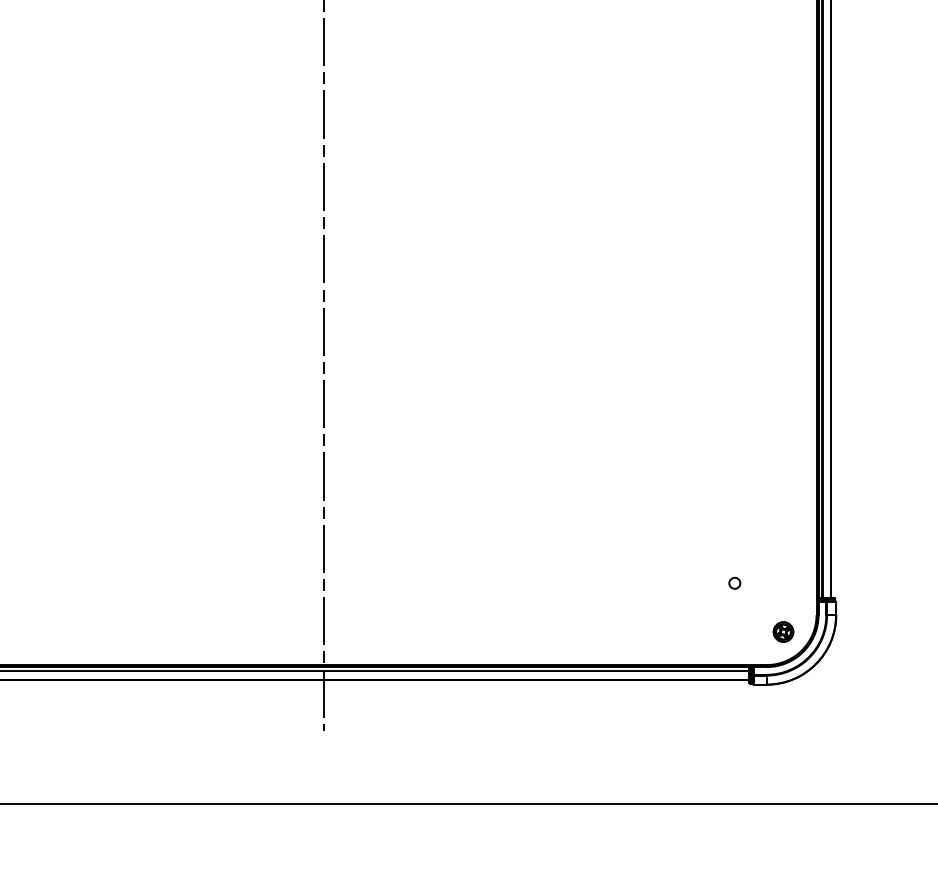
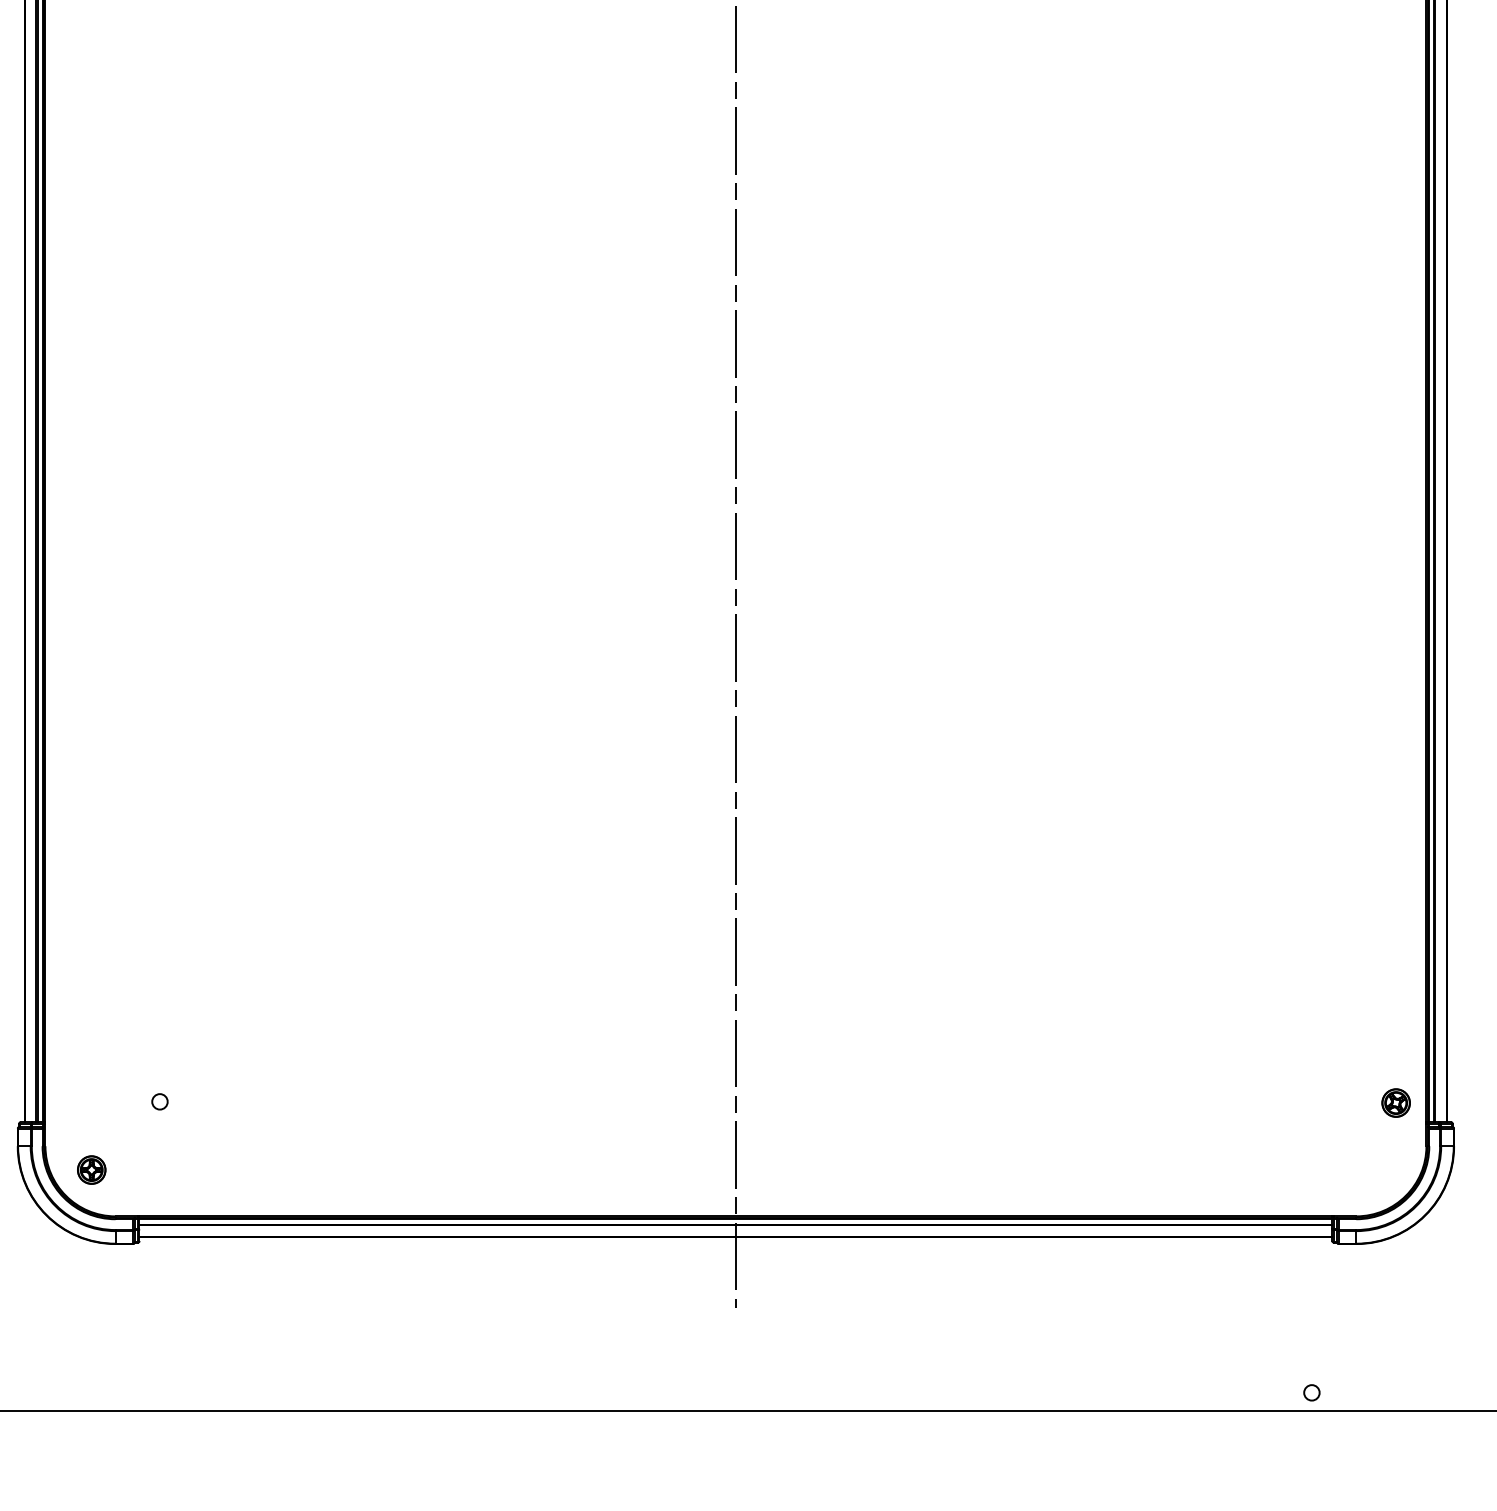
circle: (734, 583) -> (1311, 1392), moved
part: (783, 631) -> (1395, 1102), moved

